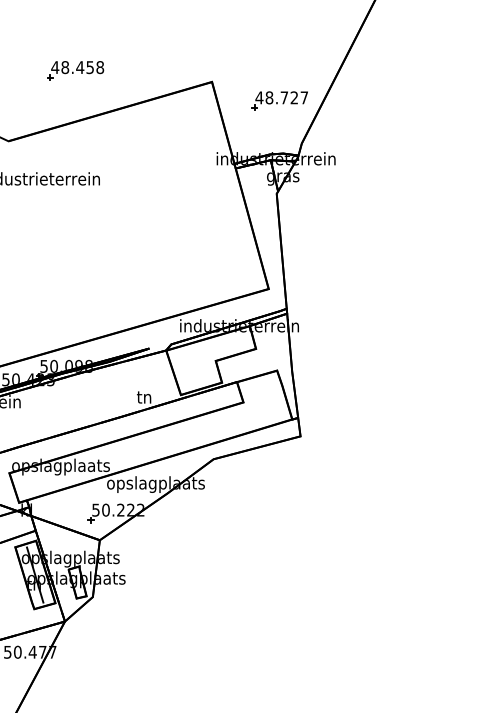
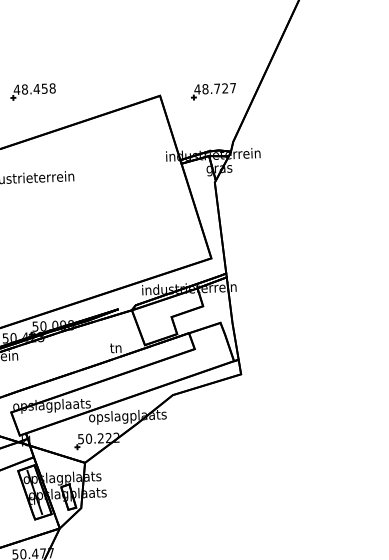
part: (75, 70) -> (33, 91), moved
part: (279, 100) -> (213, 90), moved

